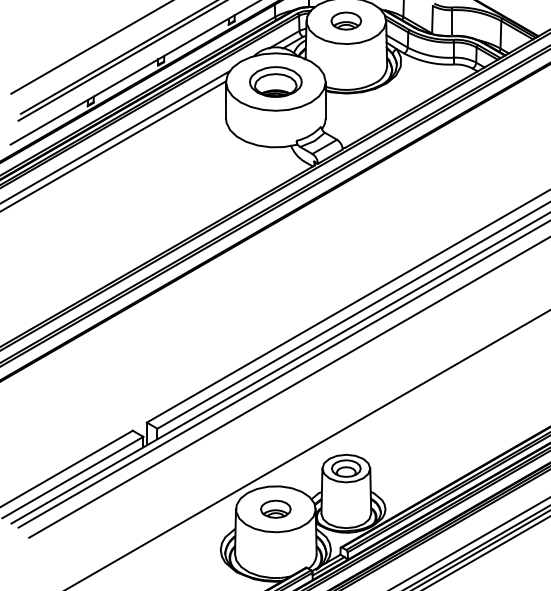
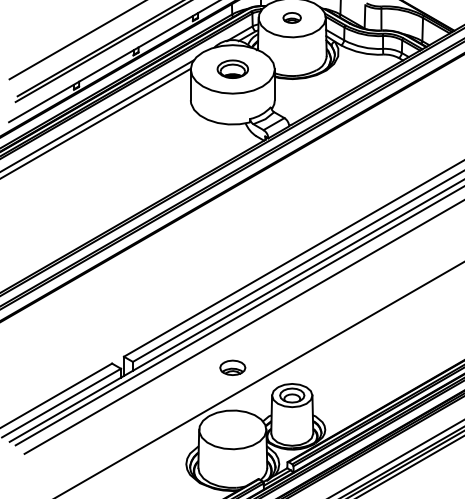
part: (345, 20) -> (291, 17), size x0.7
part: (275, 80) -> (232, 68), size x0.7
part: (275, 508) -> (232, 367), moved

